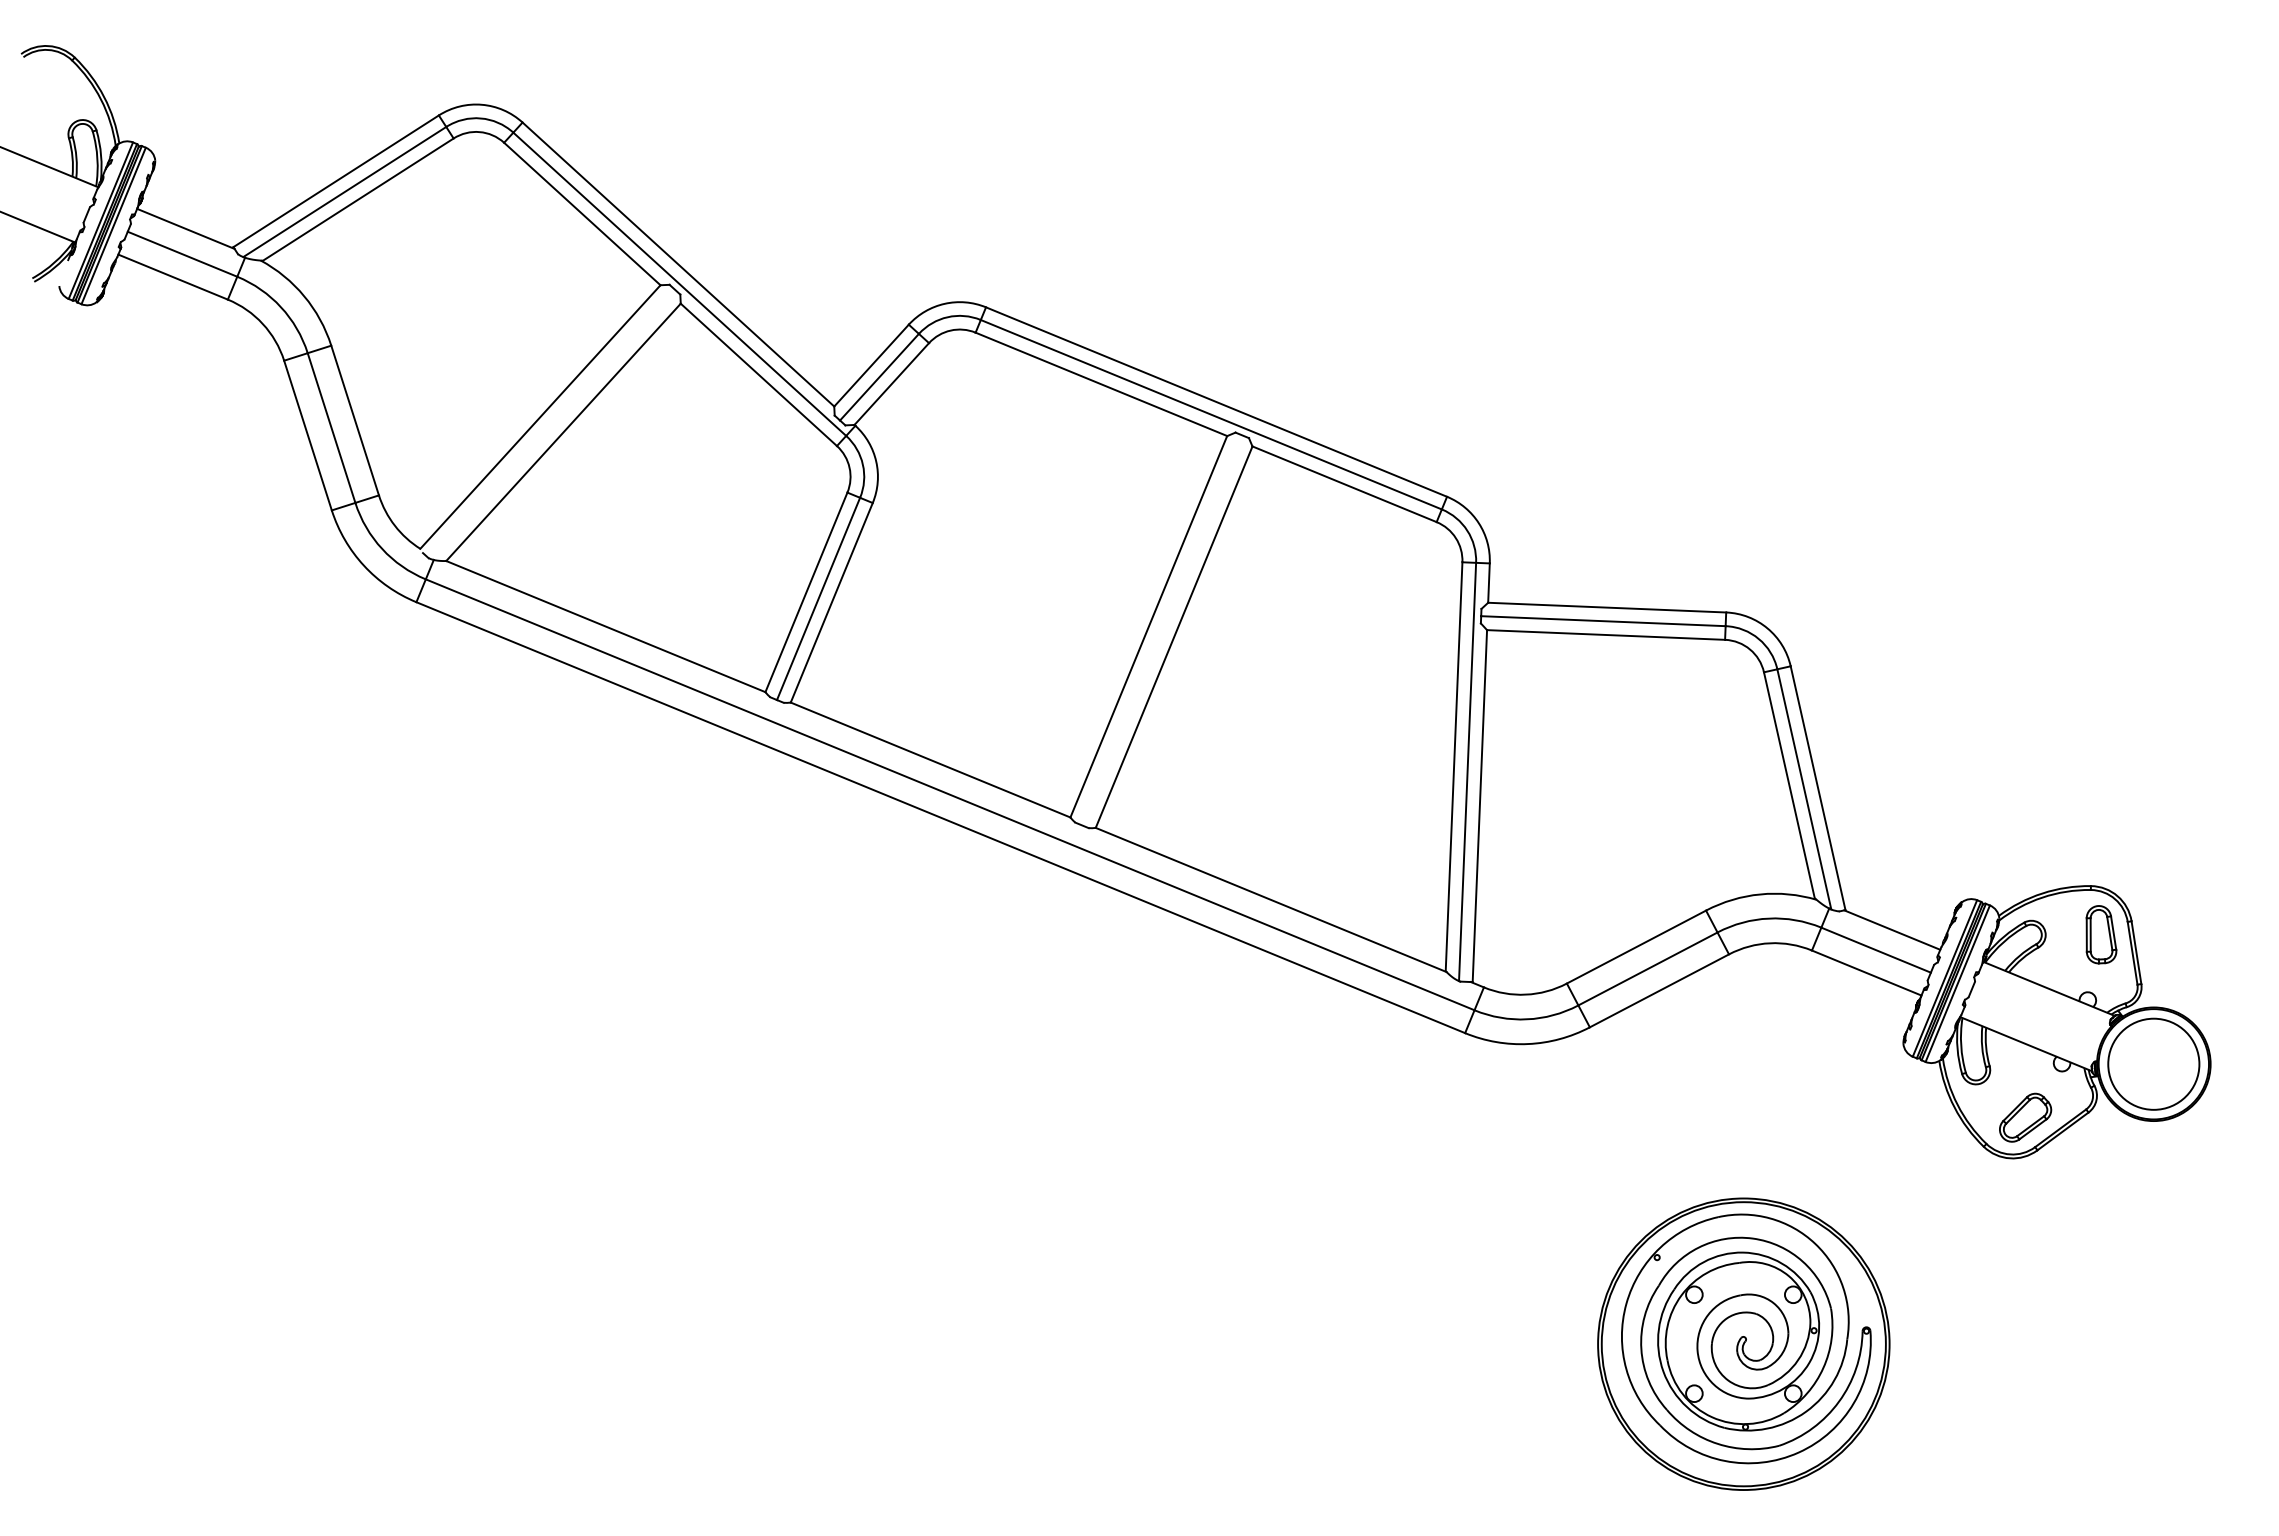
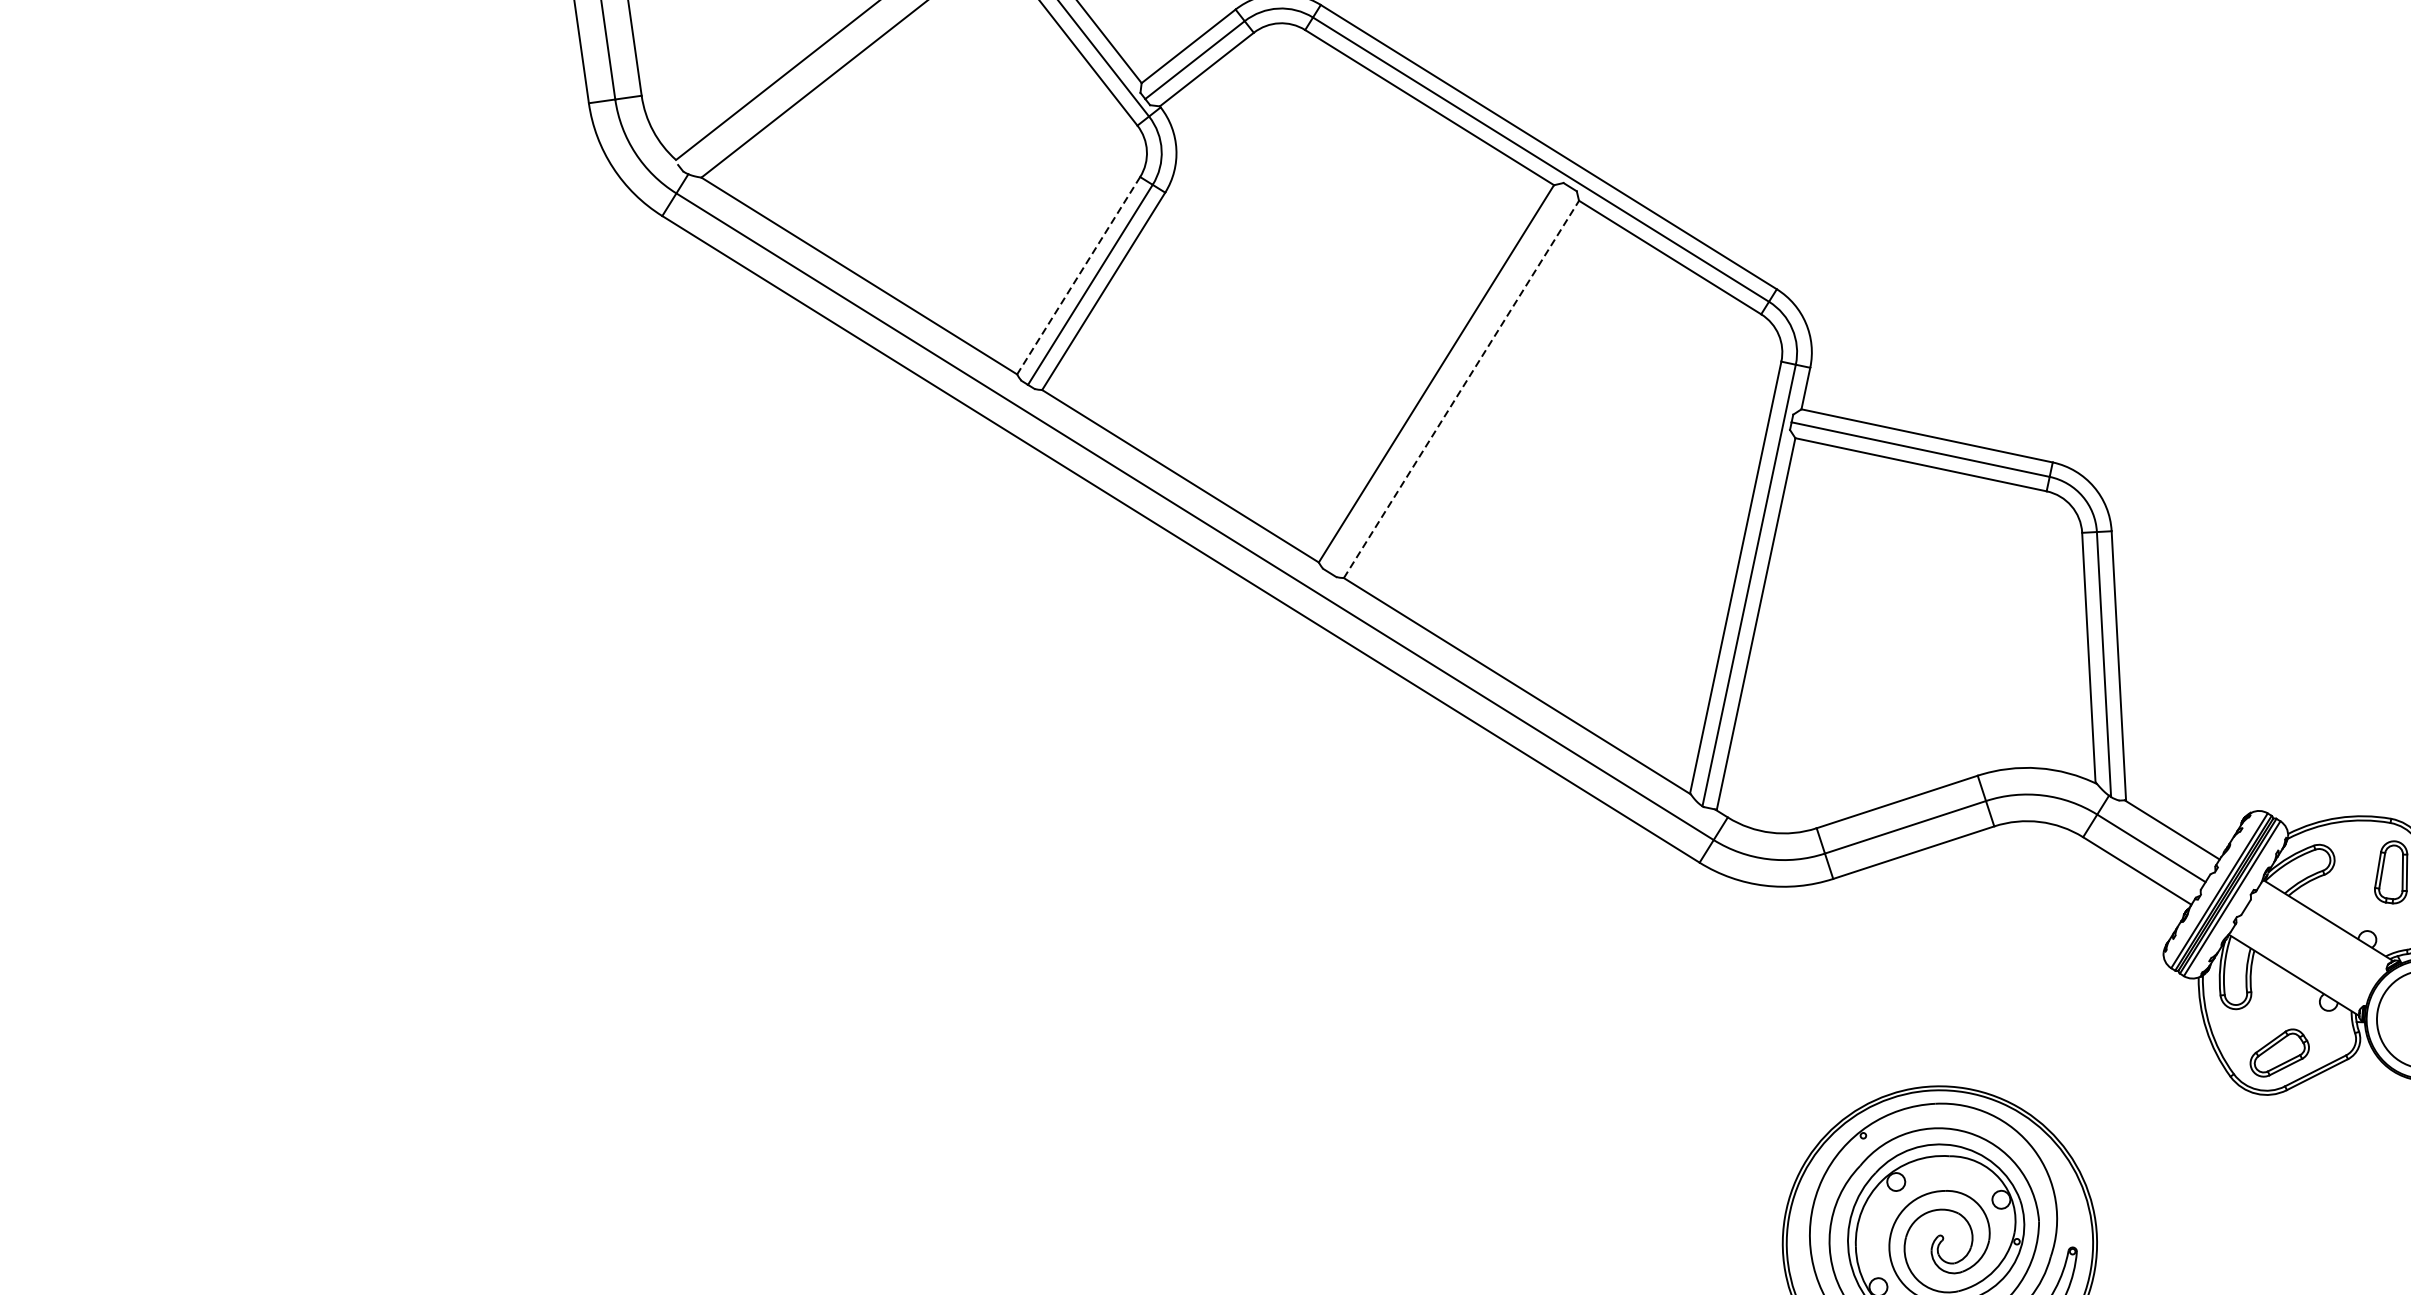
line: (806, 592) -> (1078, 275), solid -> dashed
line: (1174, 636) -> (1461, 388), solid -> dashed

